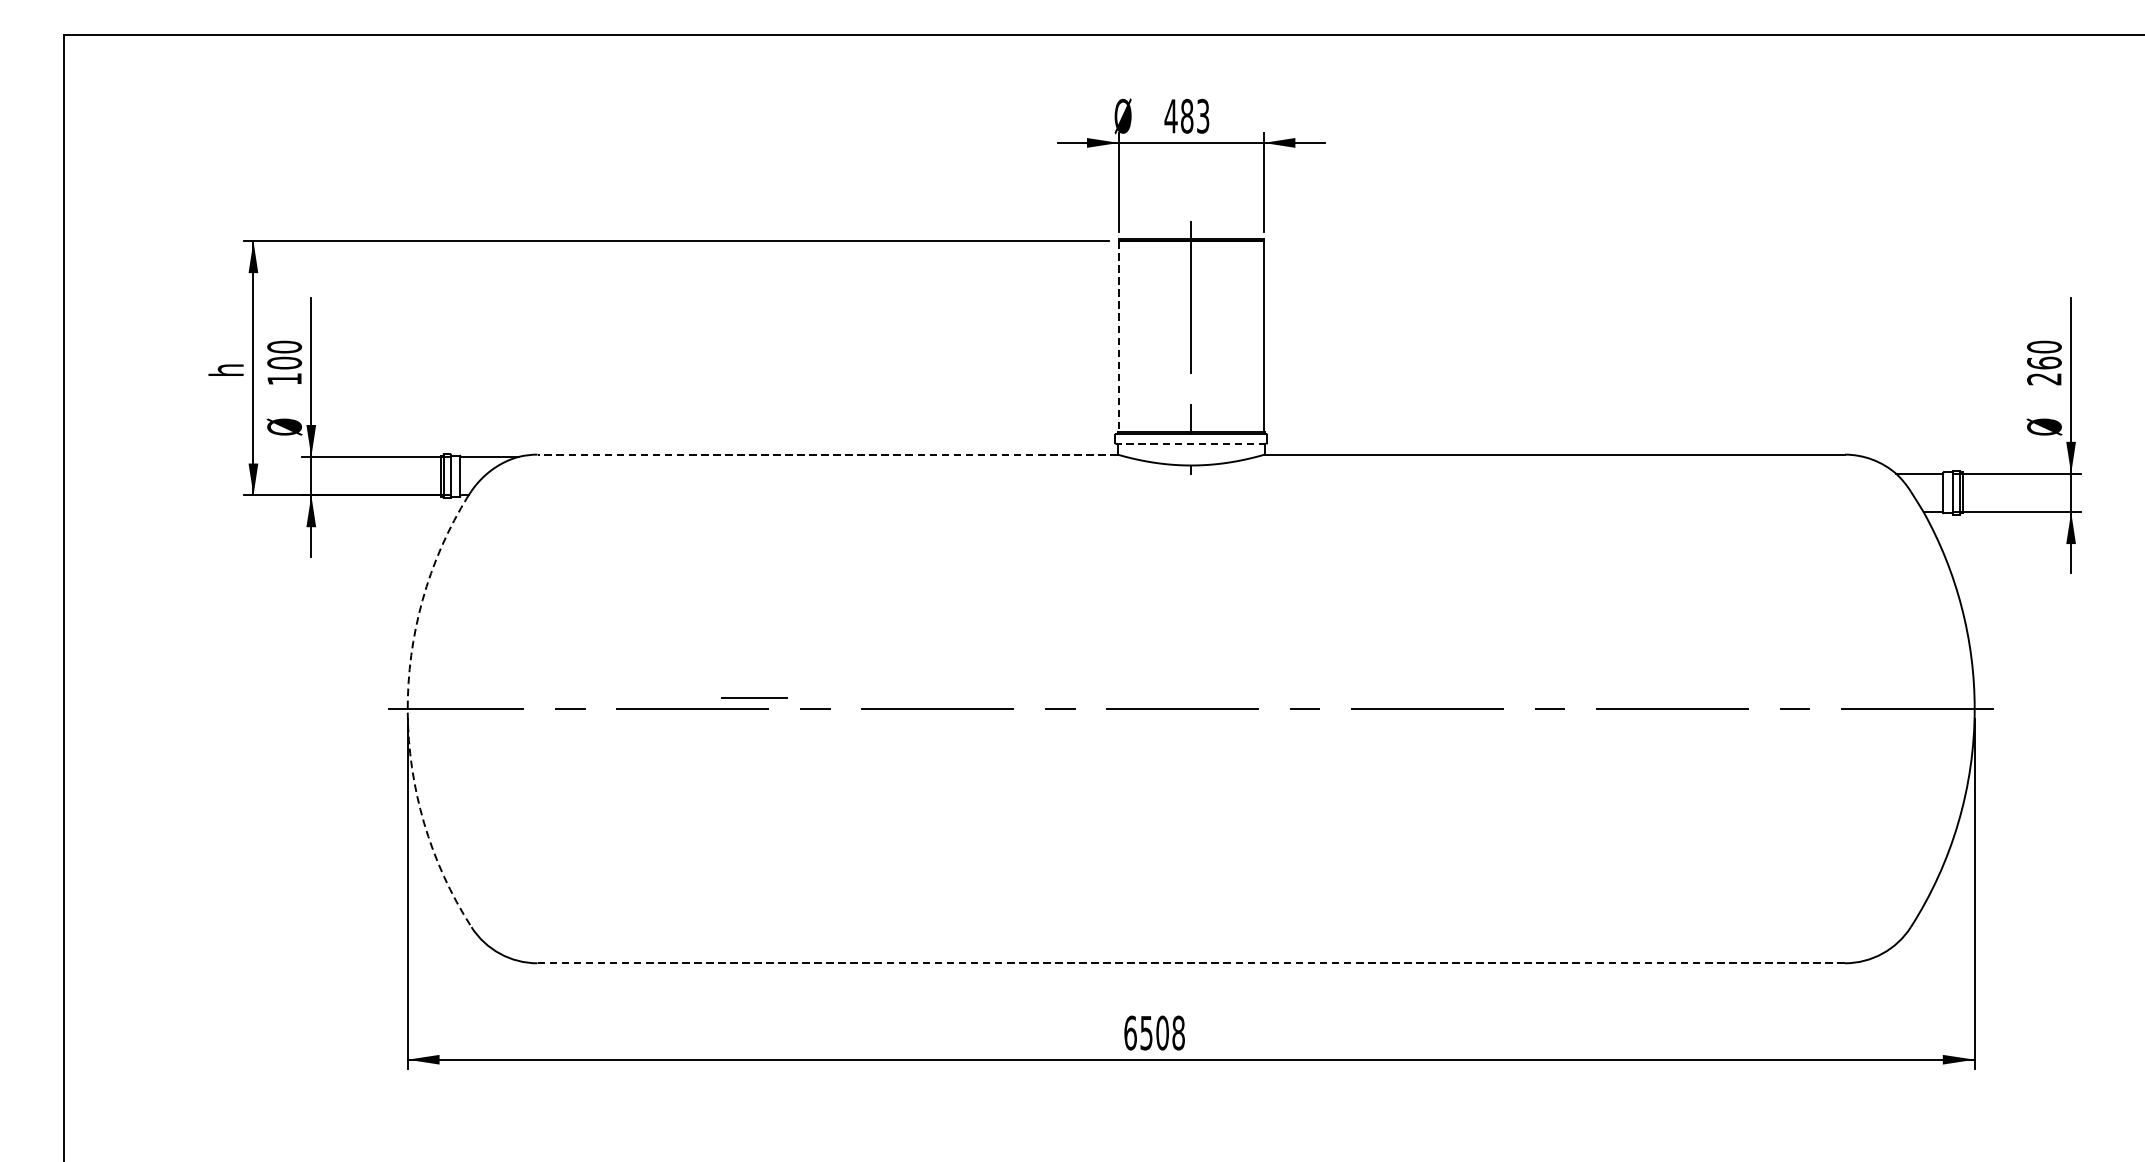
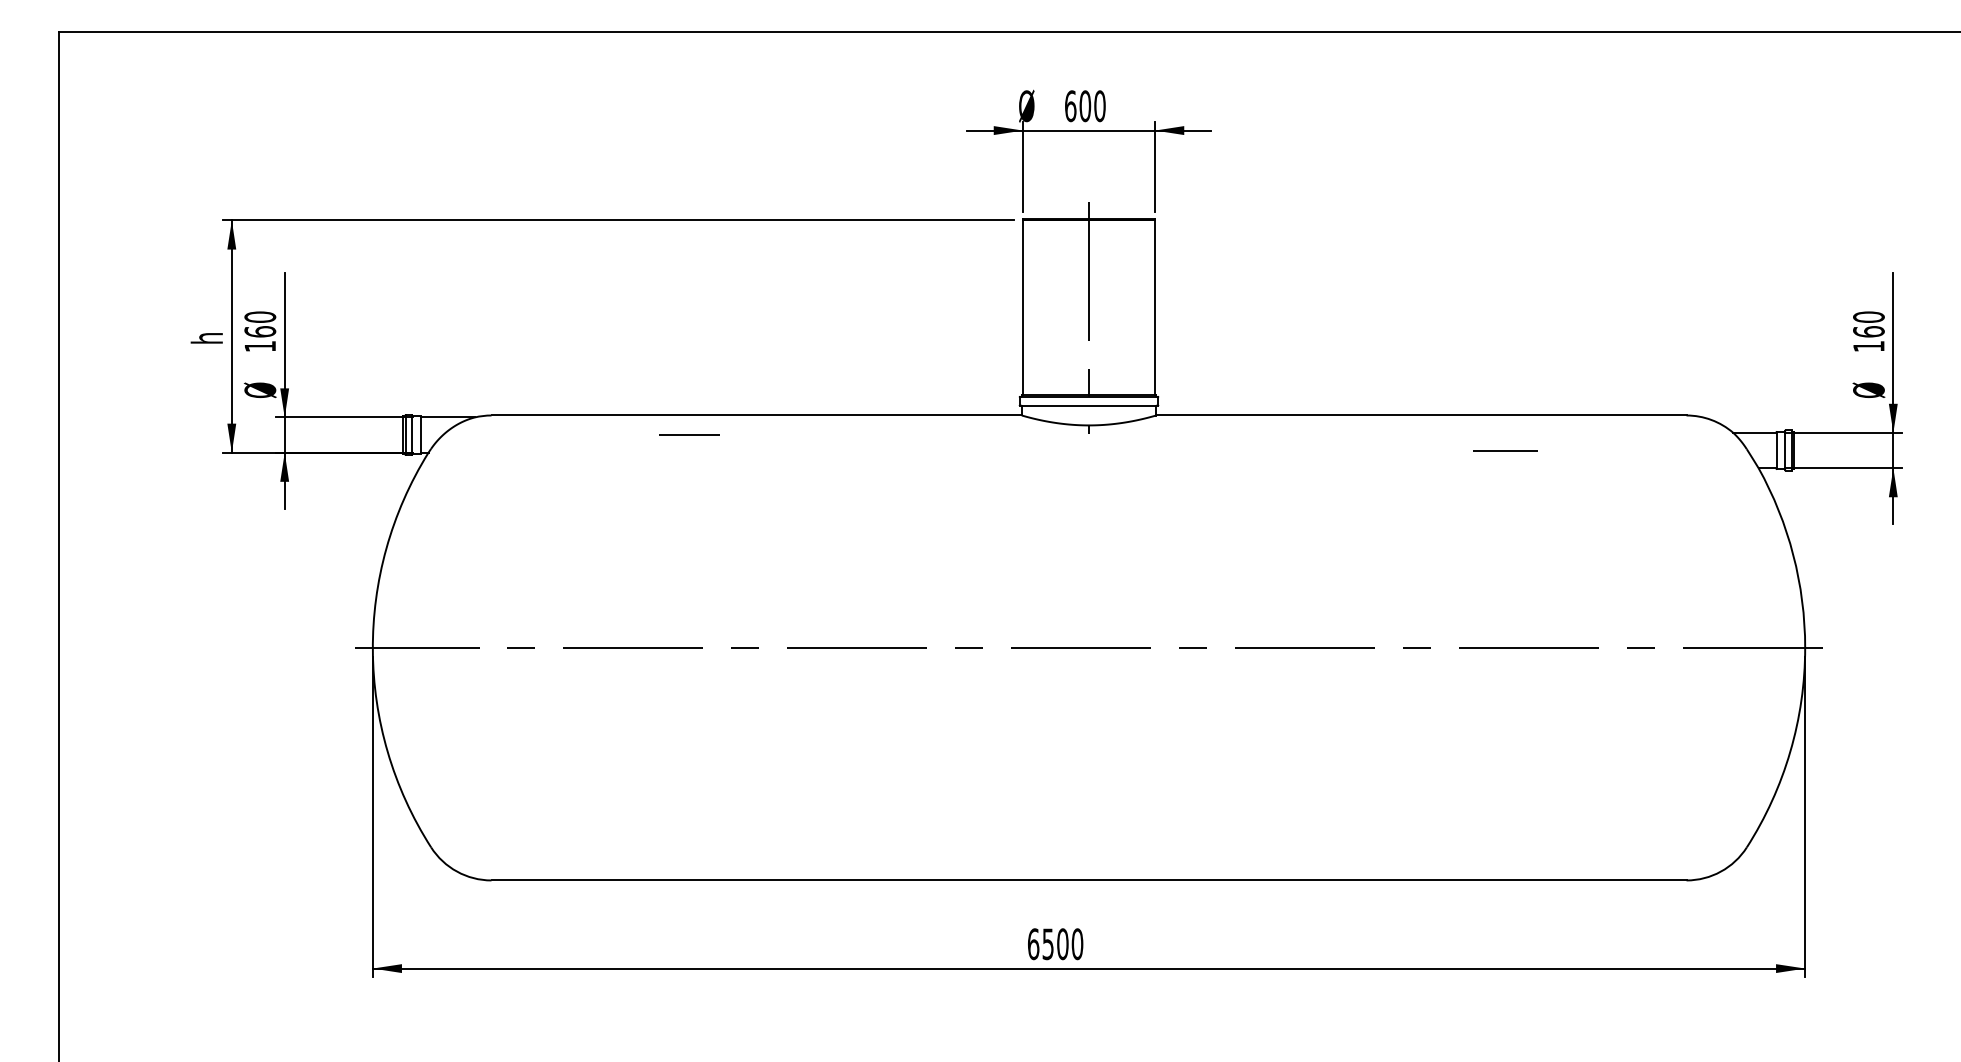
text: (1186, 116) -> (1084, 106), 483 -> 600
line: (1118, 337) -> (1022, 308), dashed -> solid
text: (284, 362) -> (260, 331), 100 -> 160
text: (2043, 379) -> (1868, 346), 260 -> 160
line: (1191, 443) -> (1089, 405), dashed -> solid
line: (827, 454) -> (756, 415), dashed -> solid
line: (1646, 492) -> (1505, 450), added
line: (755, 697) -> (689, 434), moved
arc: (407, 711) -> (372, 650), dashed -> solid
line: (1191, 963) -> (1089, 880), dashed -> solid
text: (1178, 1033) -> (1077, 944), 6508 -> 6500

